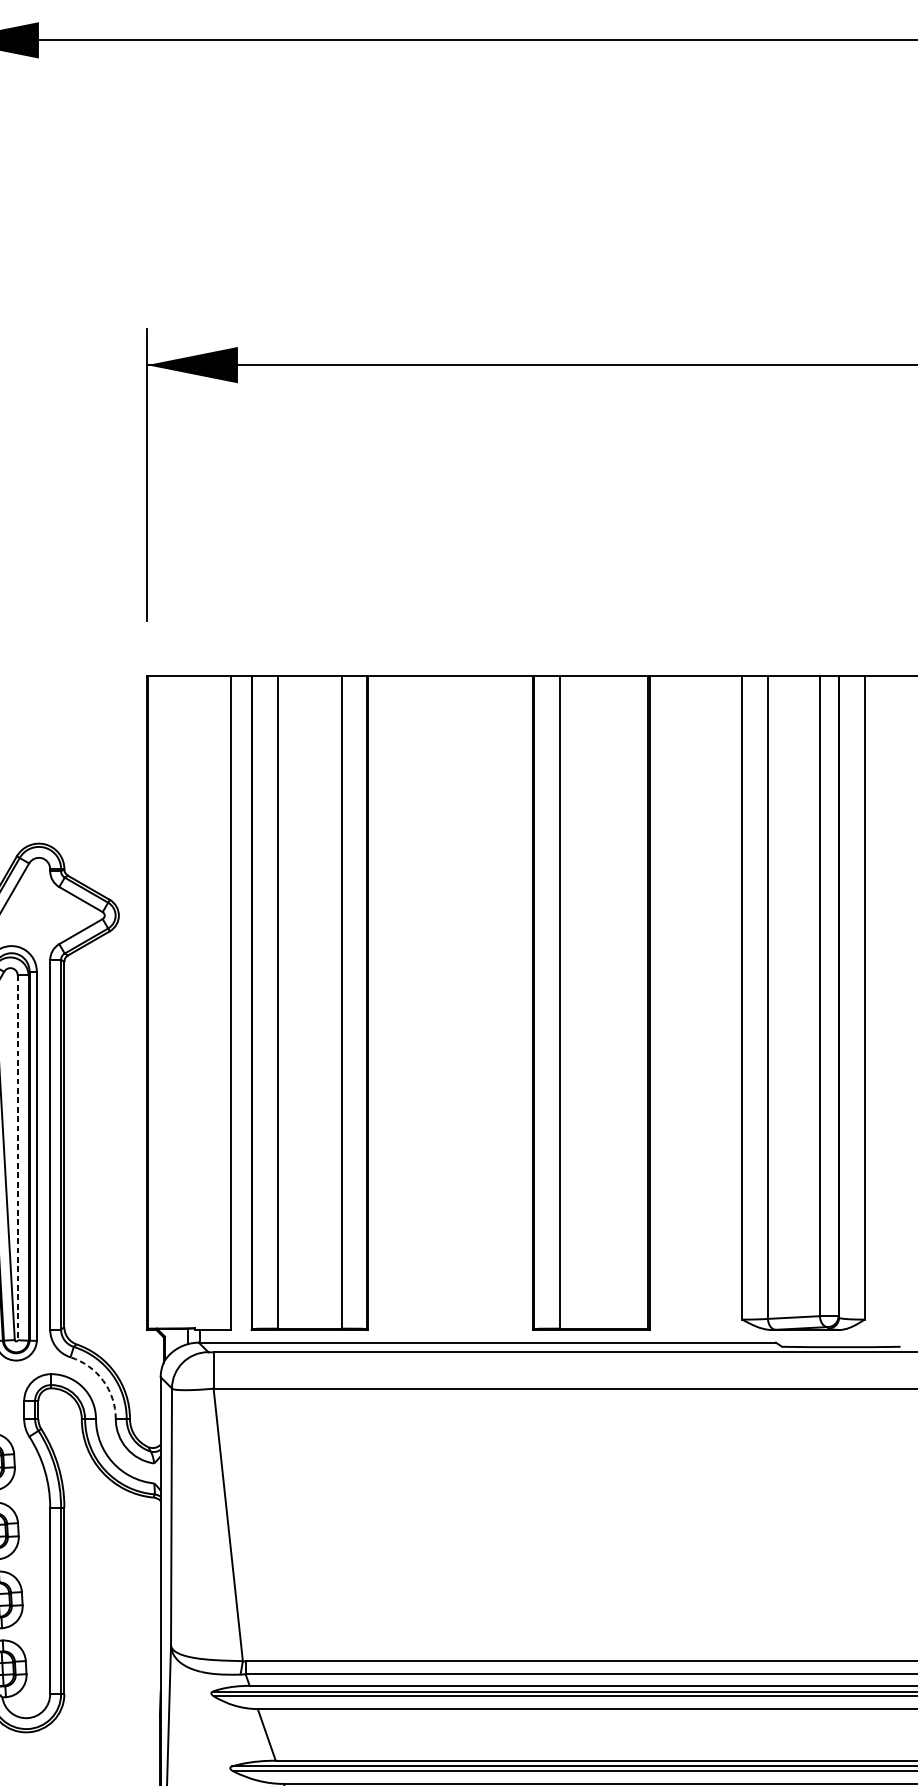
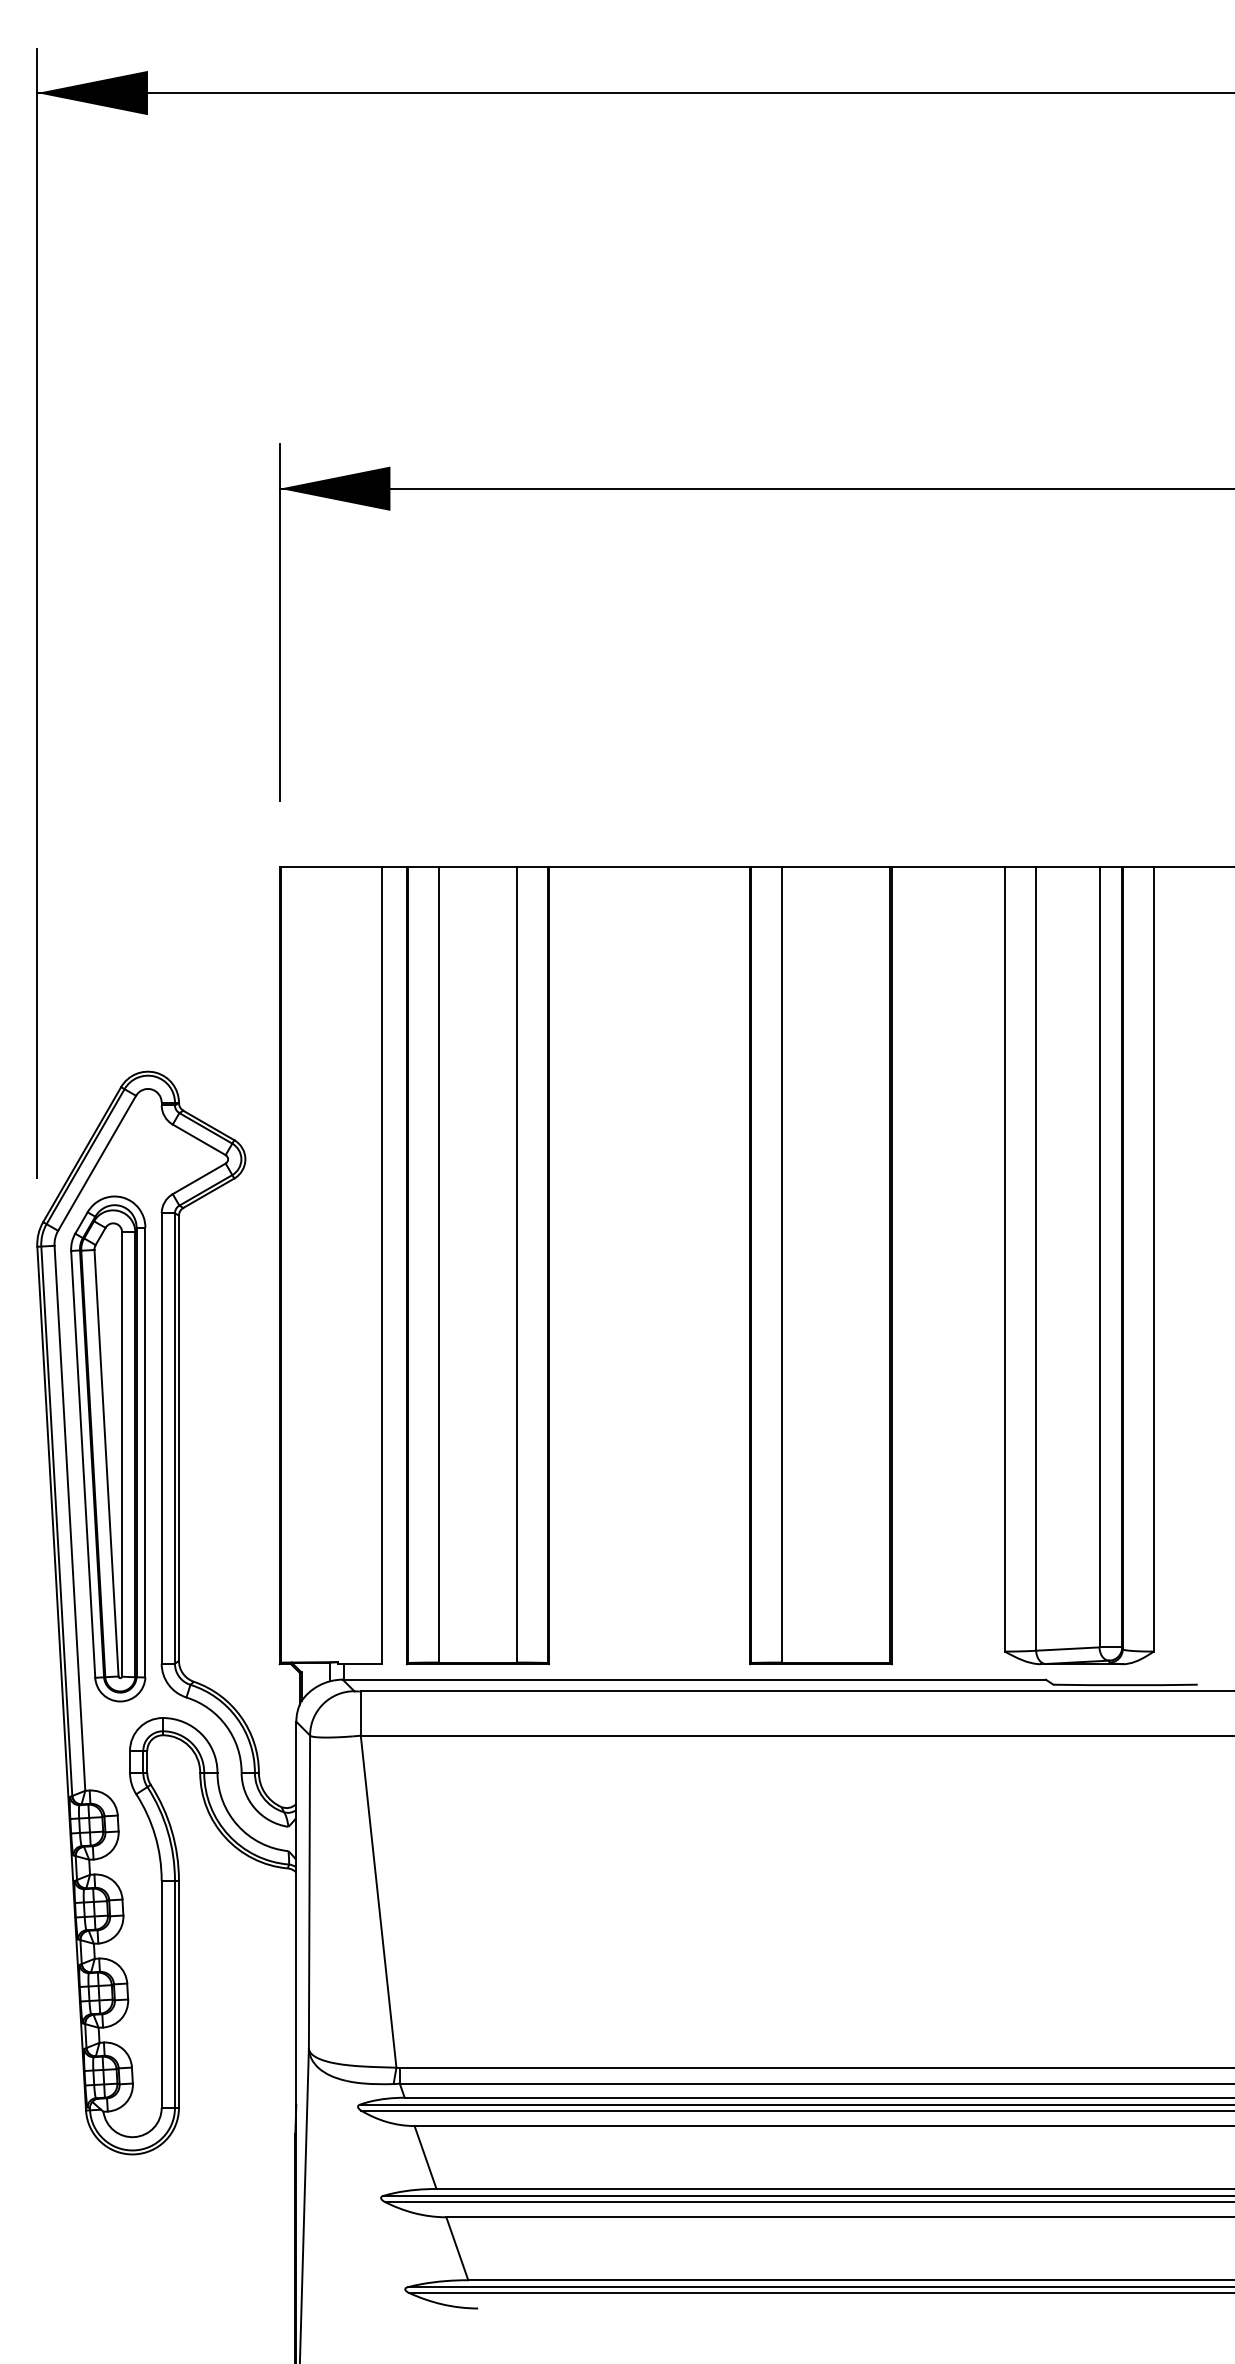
line: (18, 1157) -> (122, 1454), dashed -> solid
arc: (103, 1381) -> (226, 1726), dashed -> solid

